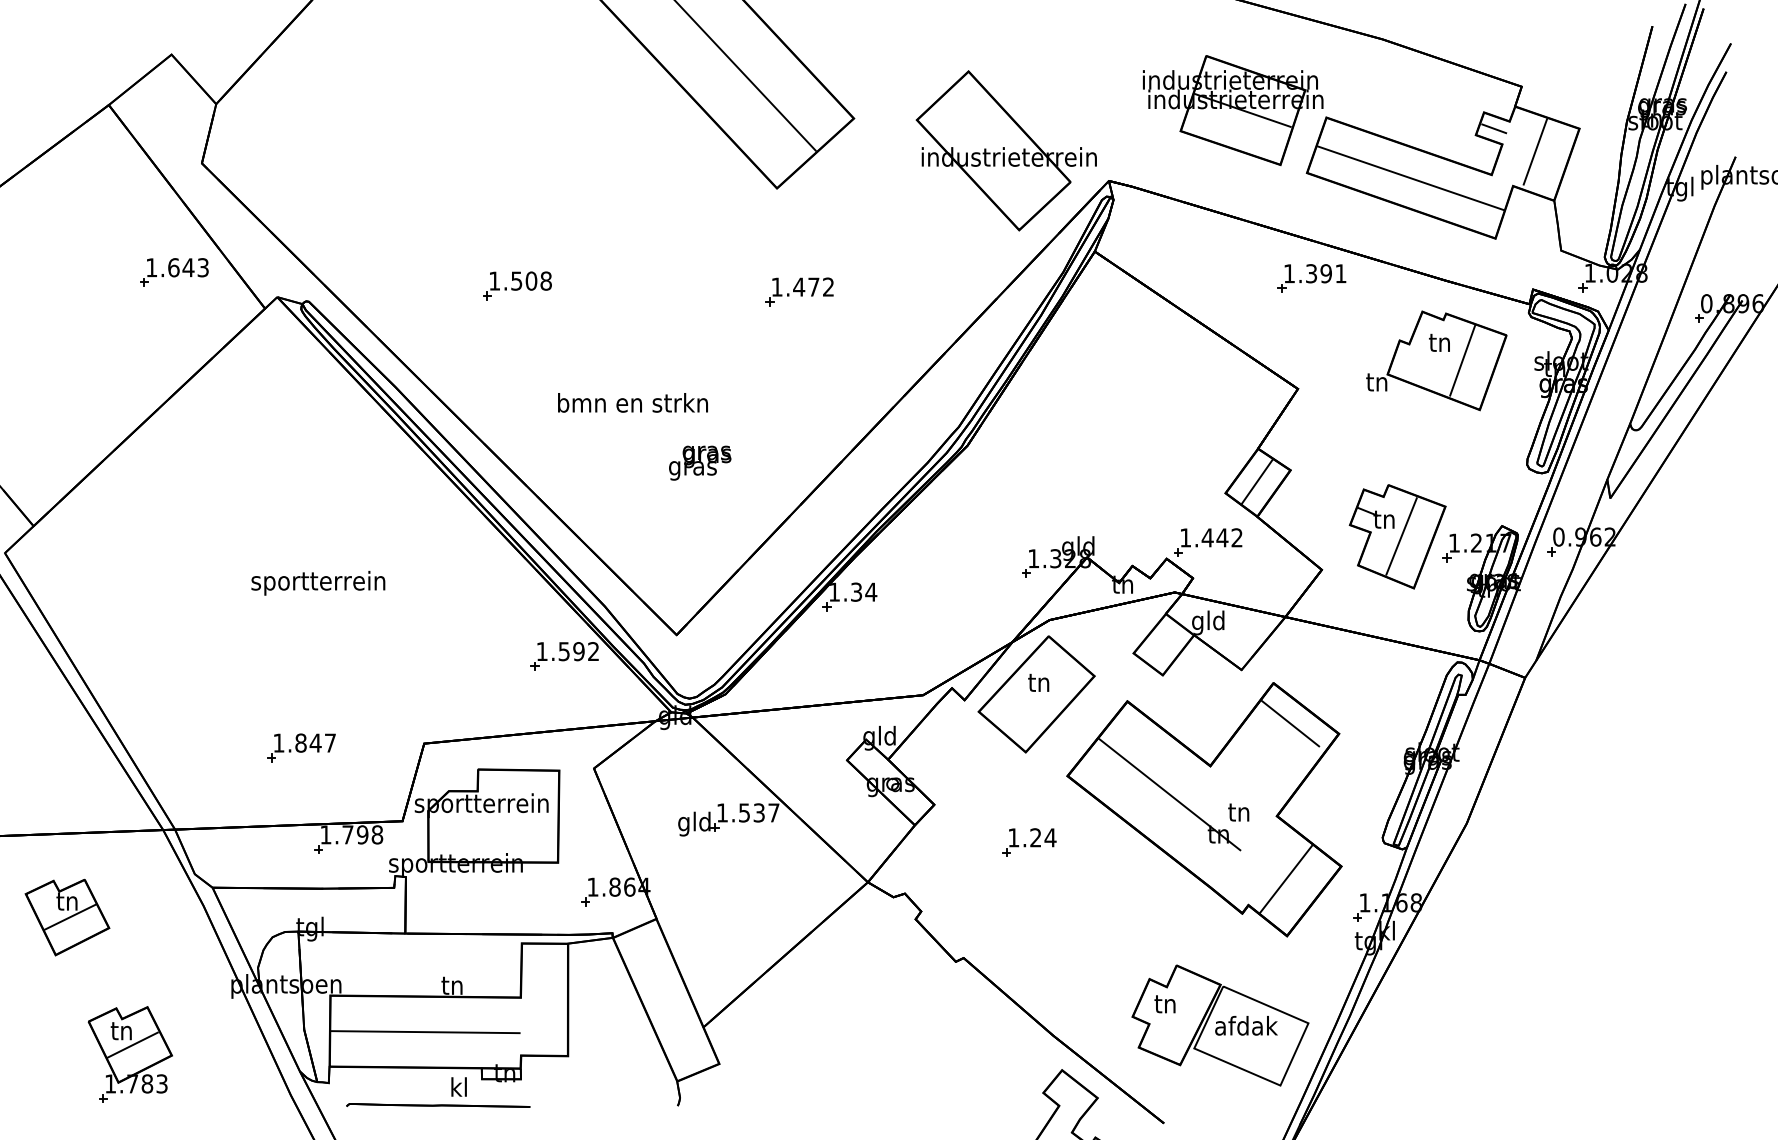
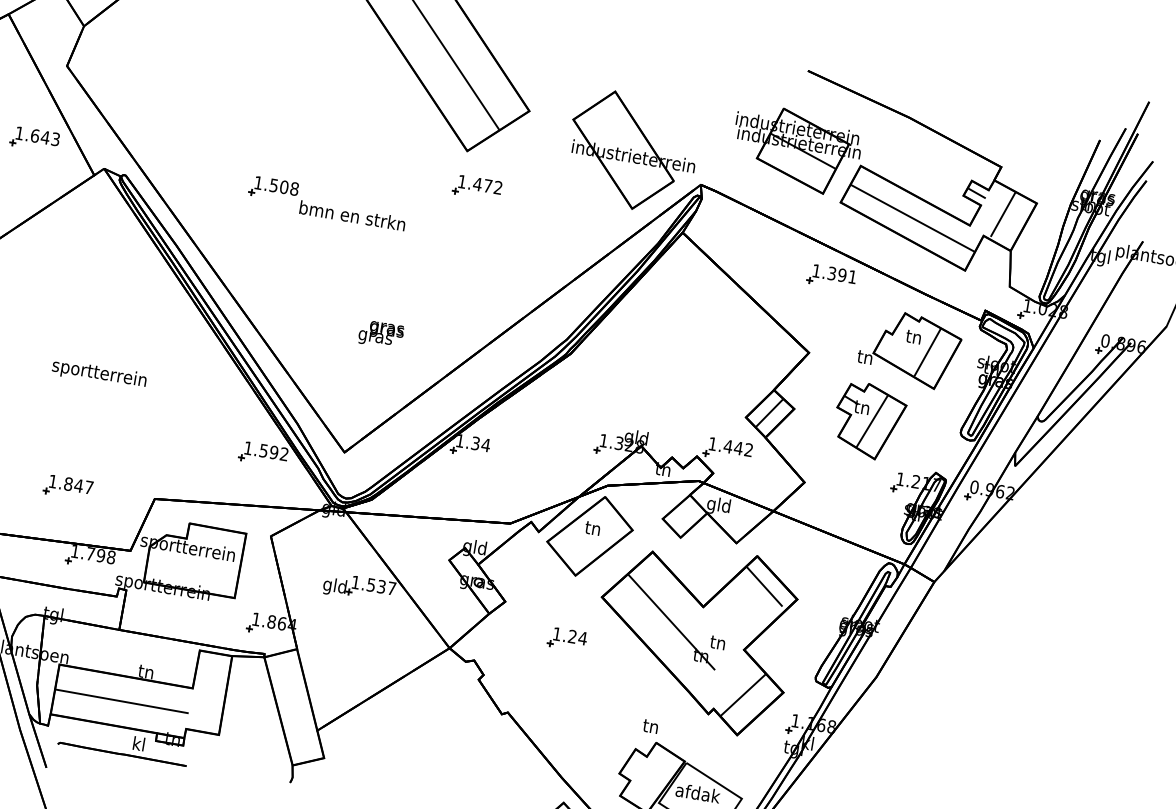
part: (799, 291) -> (477, 187), moved
text: (632, 402) -> (352, 215), moved
part: (1397, 536) -> (869, 420), moved
text: (1164, 1004) -> (650, 726), moved

